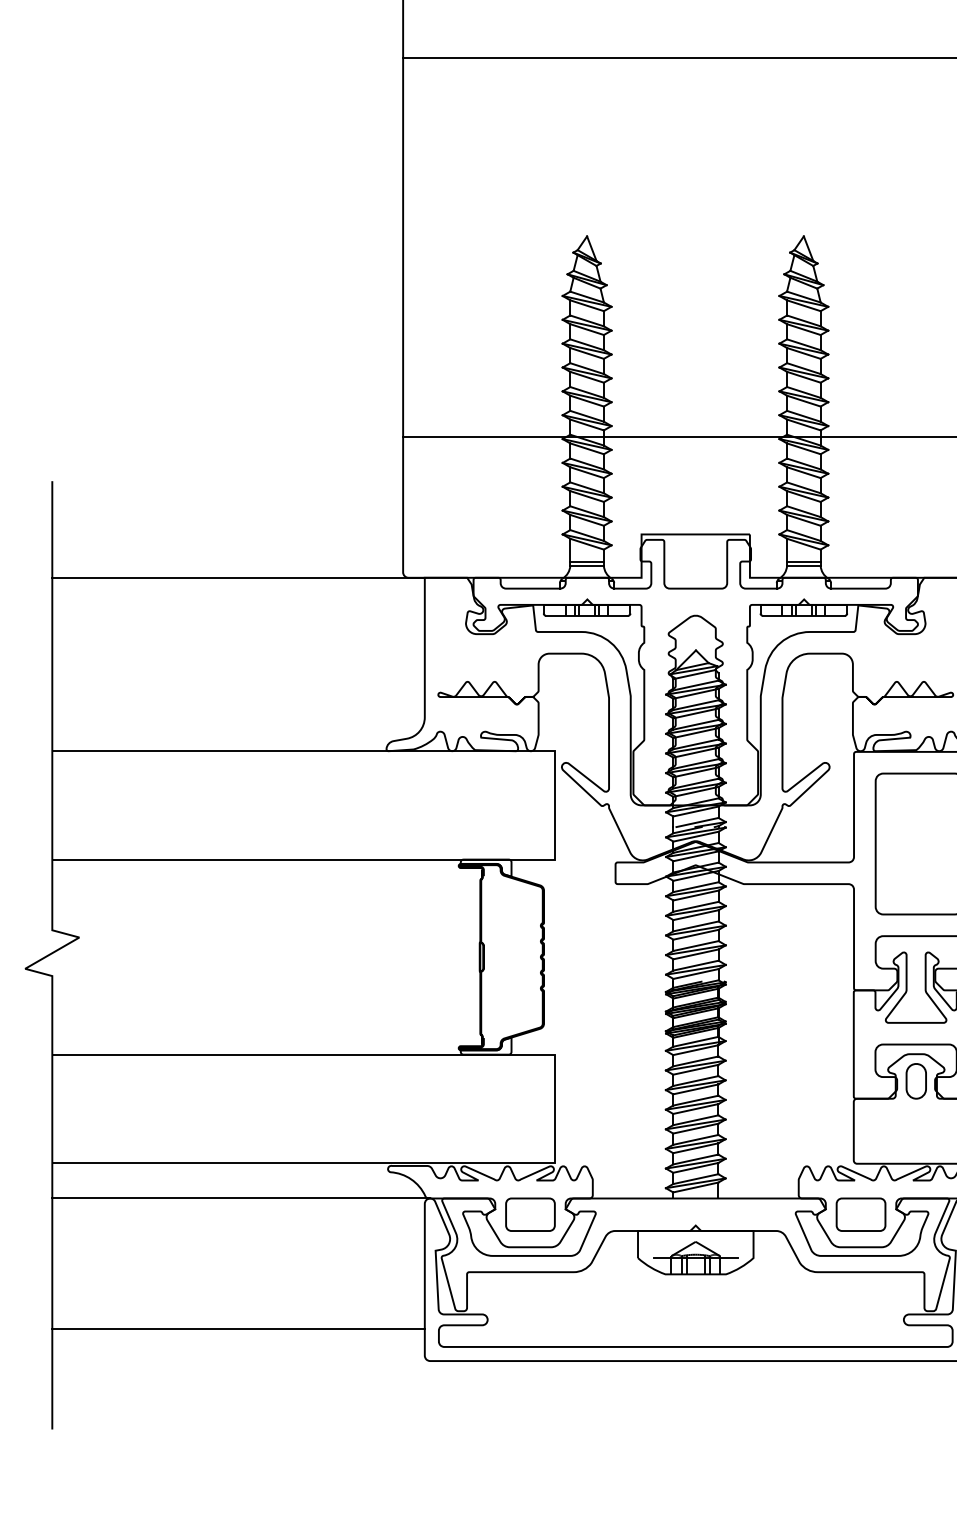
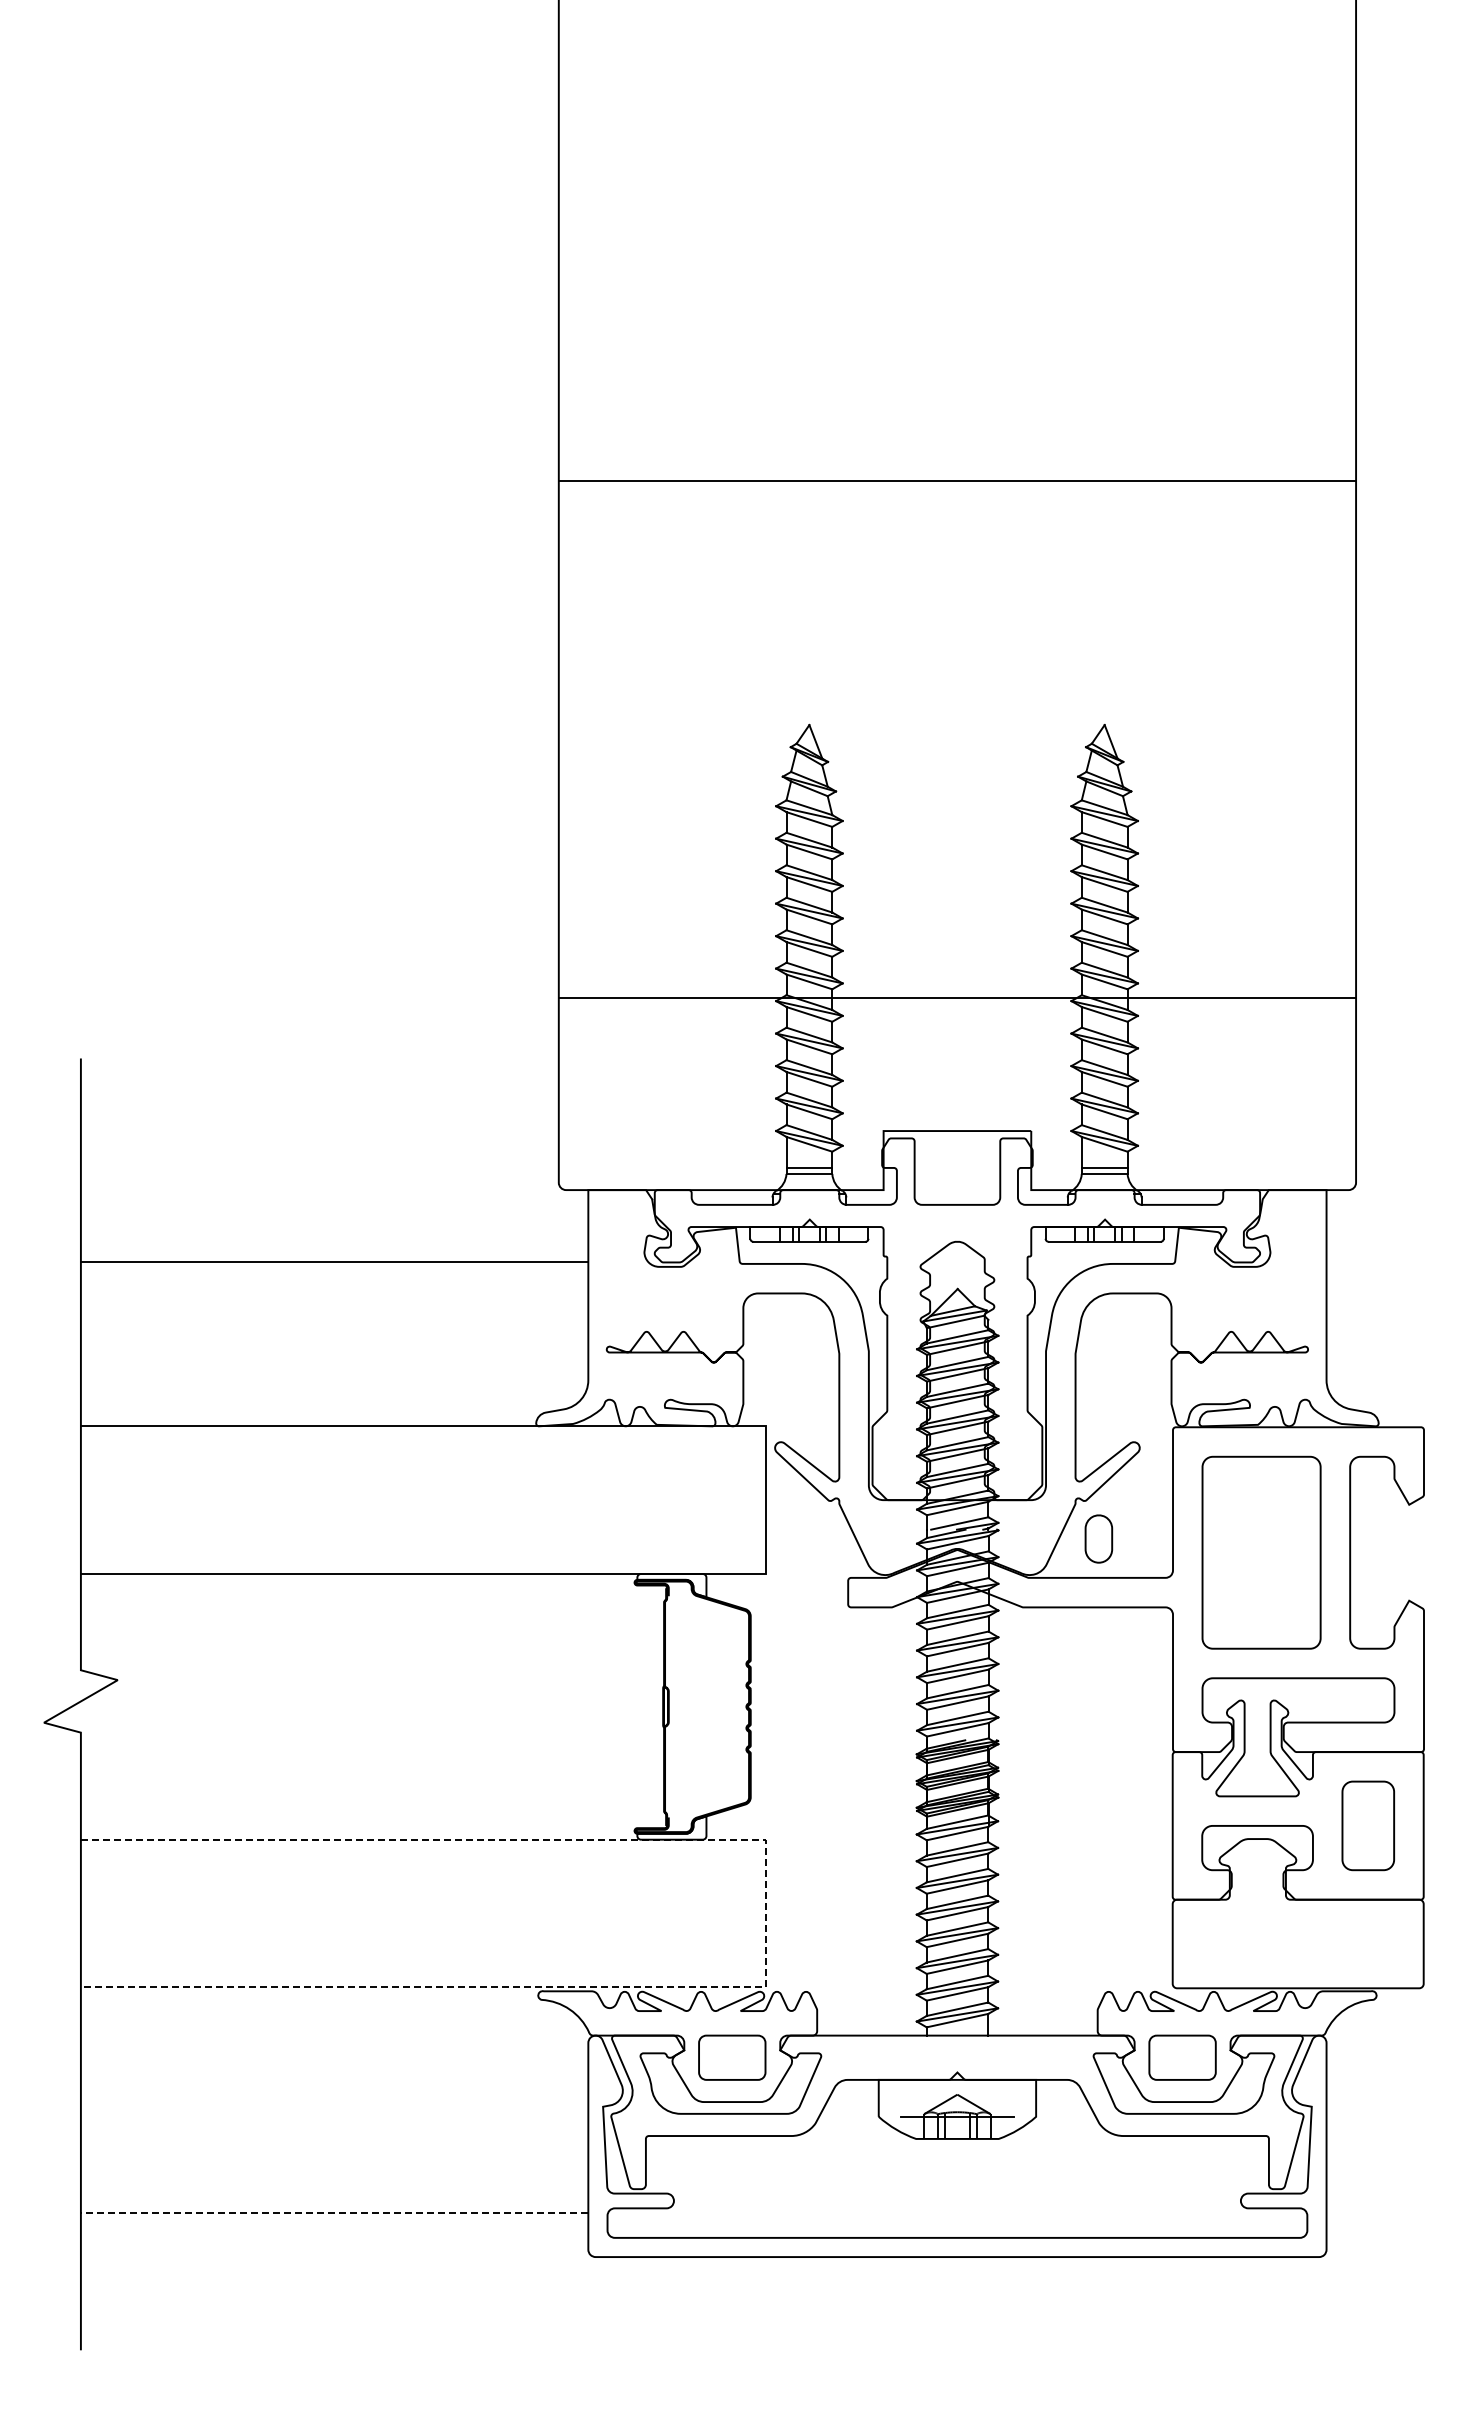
line: (237, 578) -> (333, 1262), moved
part: (916, 1080) -> (1098, 1538), moved
line: (554, 1108) -> (765, 1913), solid -> dashed
line: (240, 1198) -> (337, 2035), removed
line: (238, 1328) -> (334, 2212), solid -> dashed

